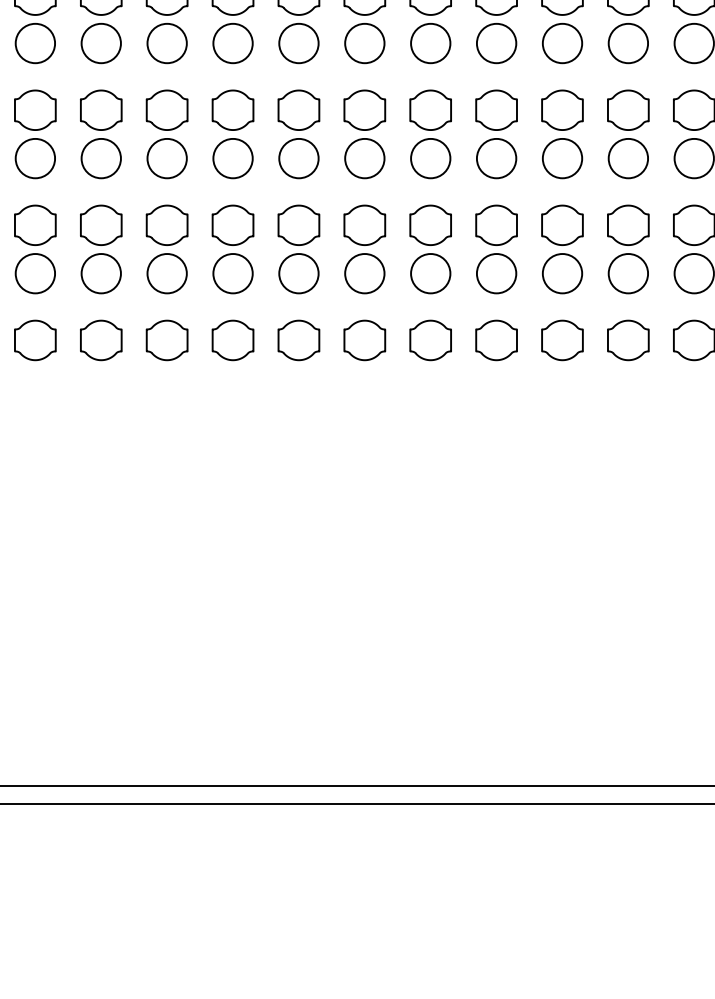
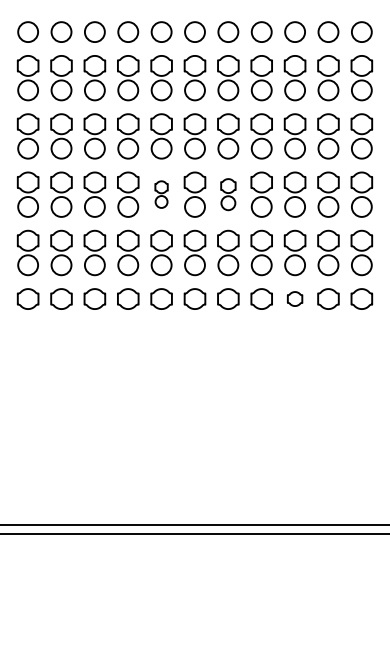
part: (298, 133) -> (161, 194), size x0.6
part: (430, 133) -> (228, 194), size x0.7
part: (561, 339) -> (294, 298), size x0.7

